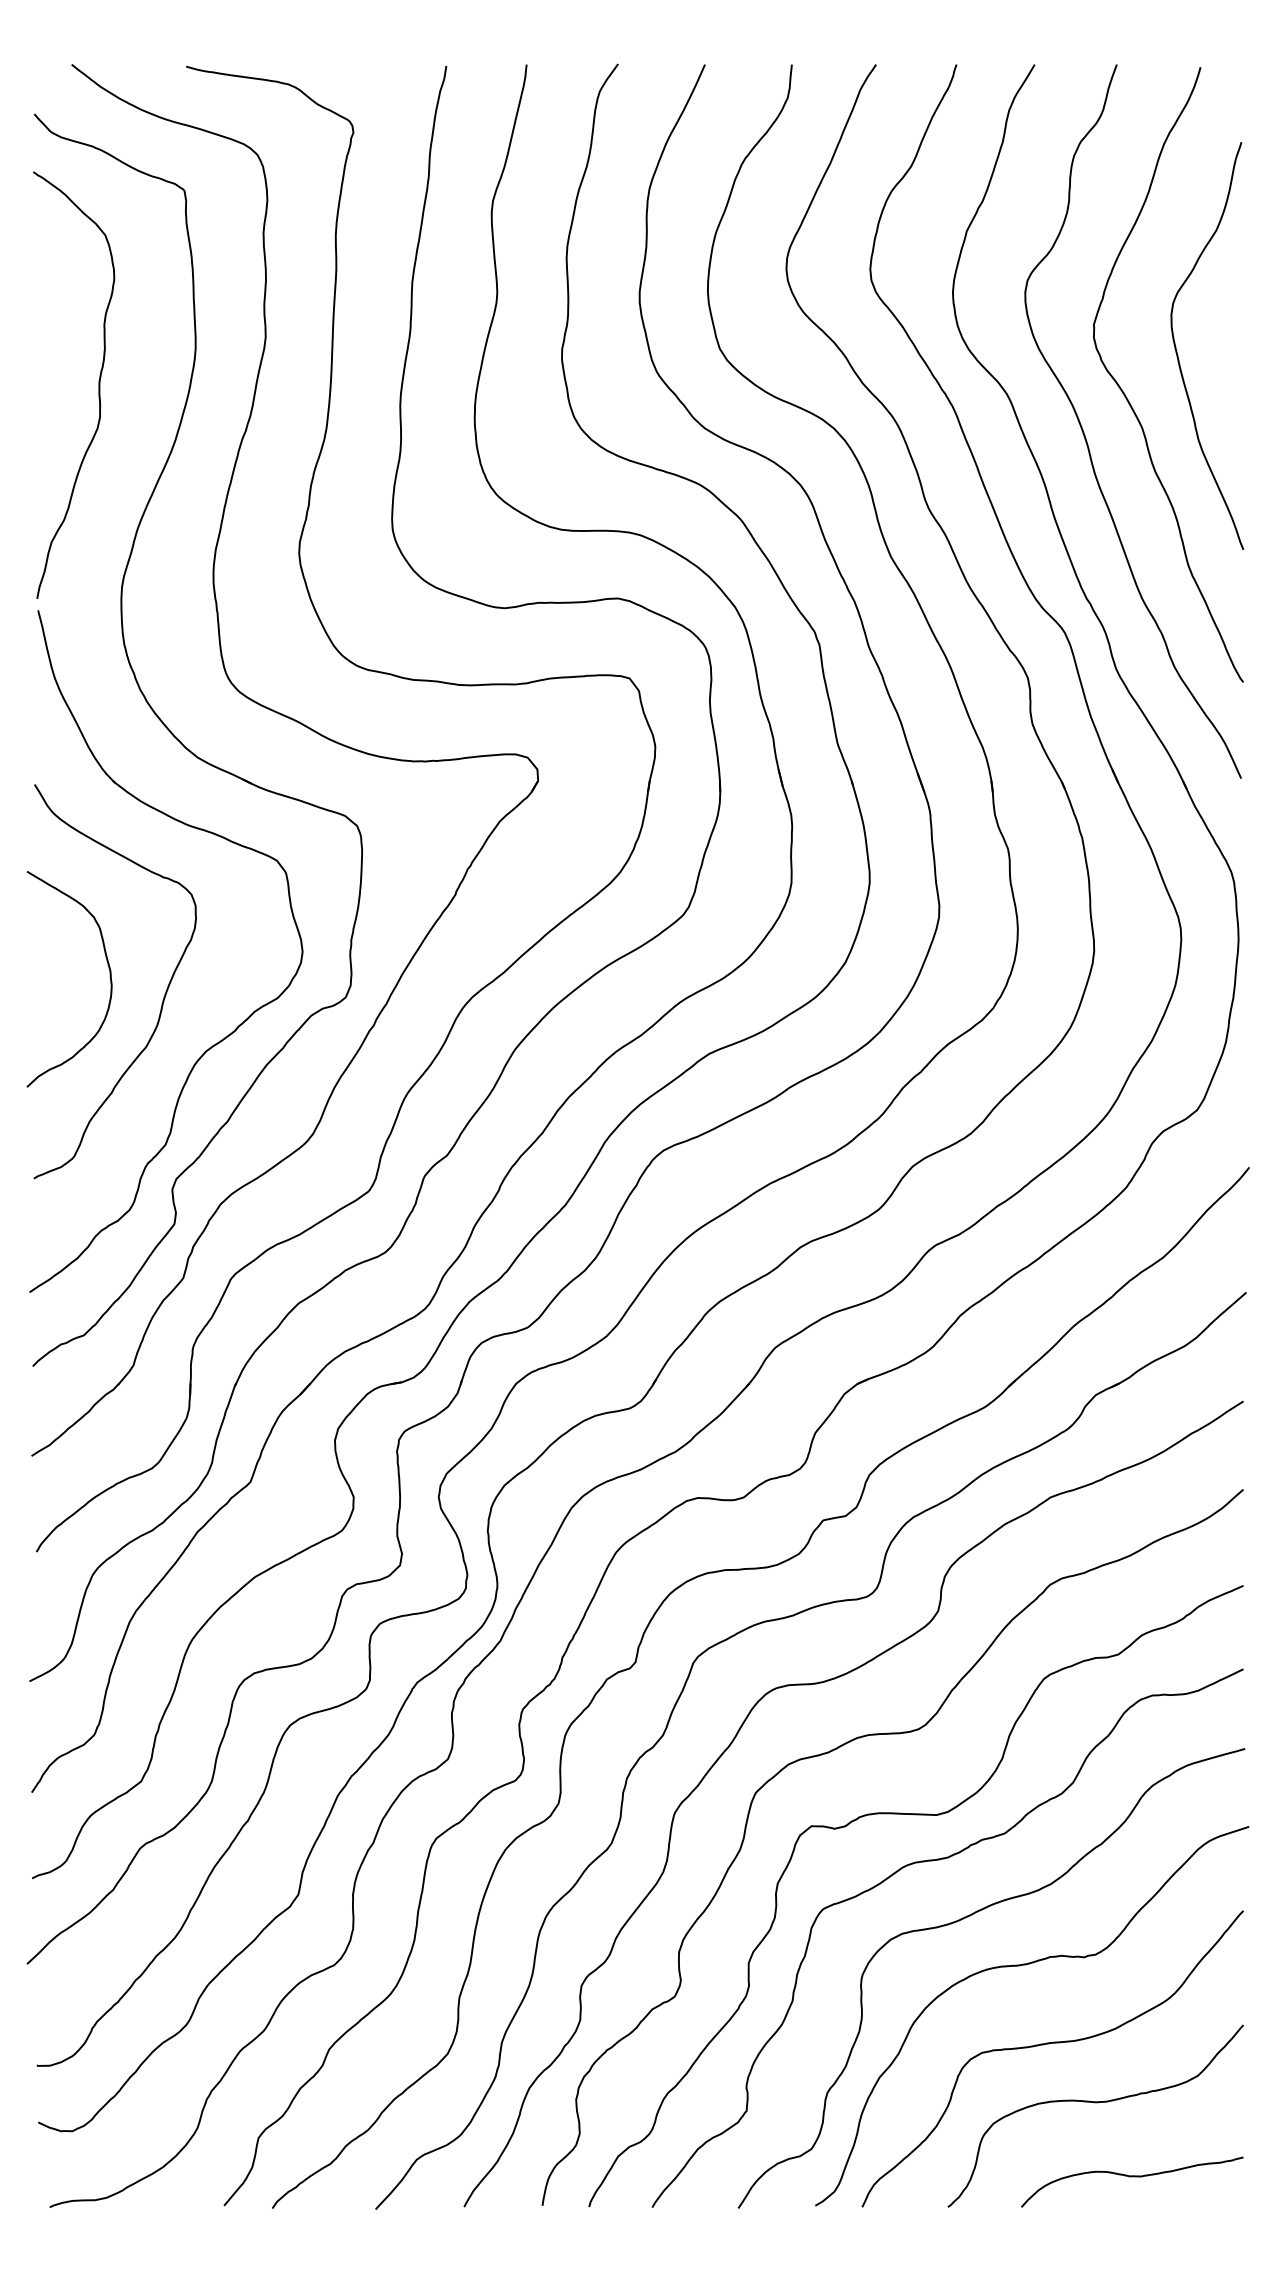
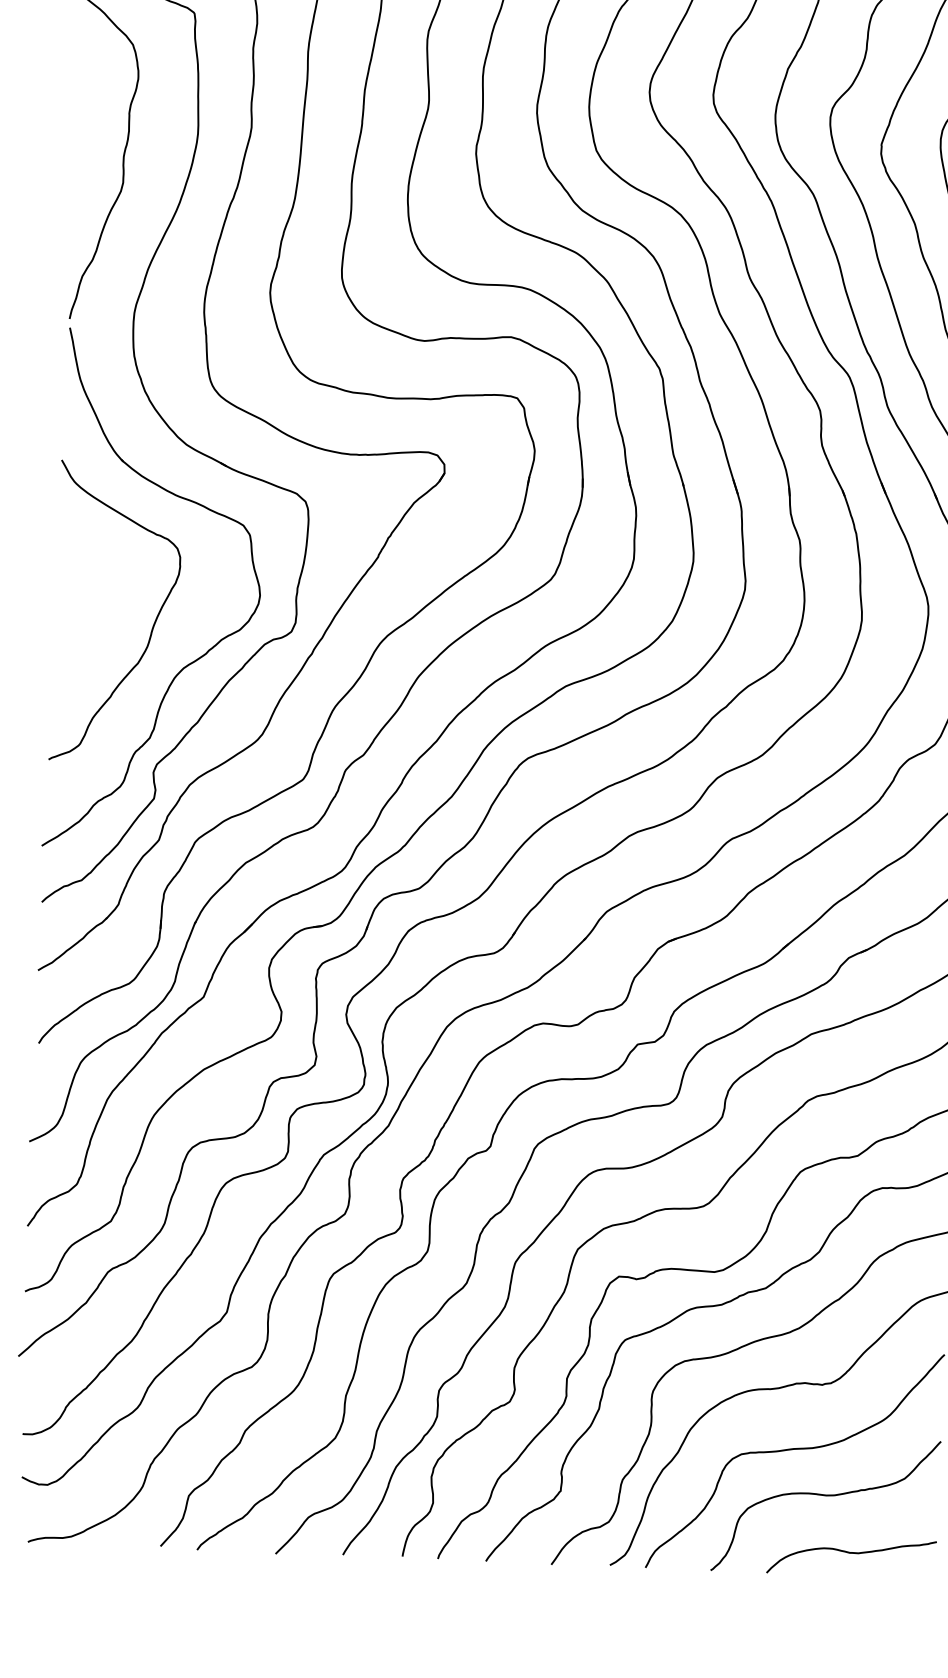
curve: (109, 976) -> (112, 608), removed

